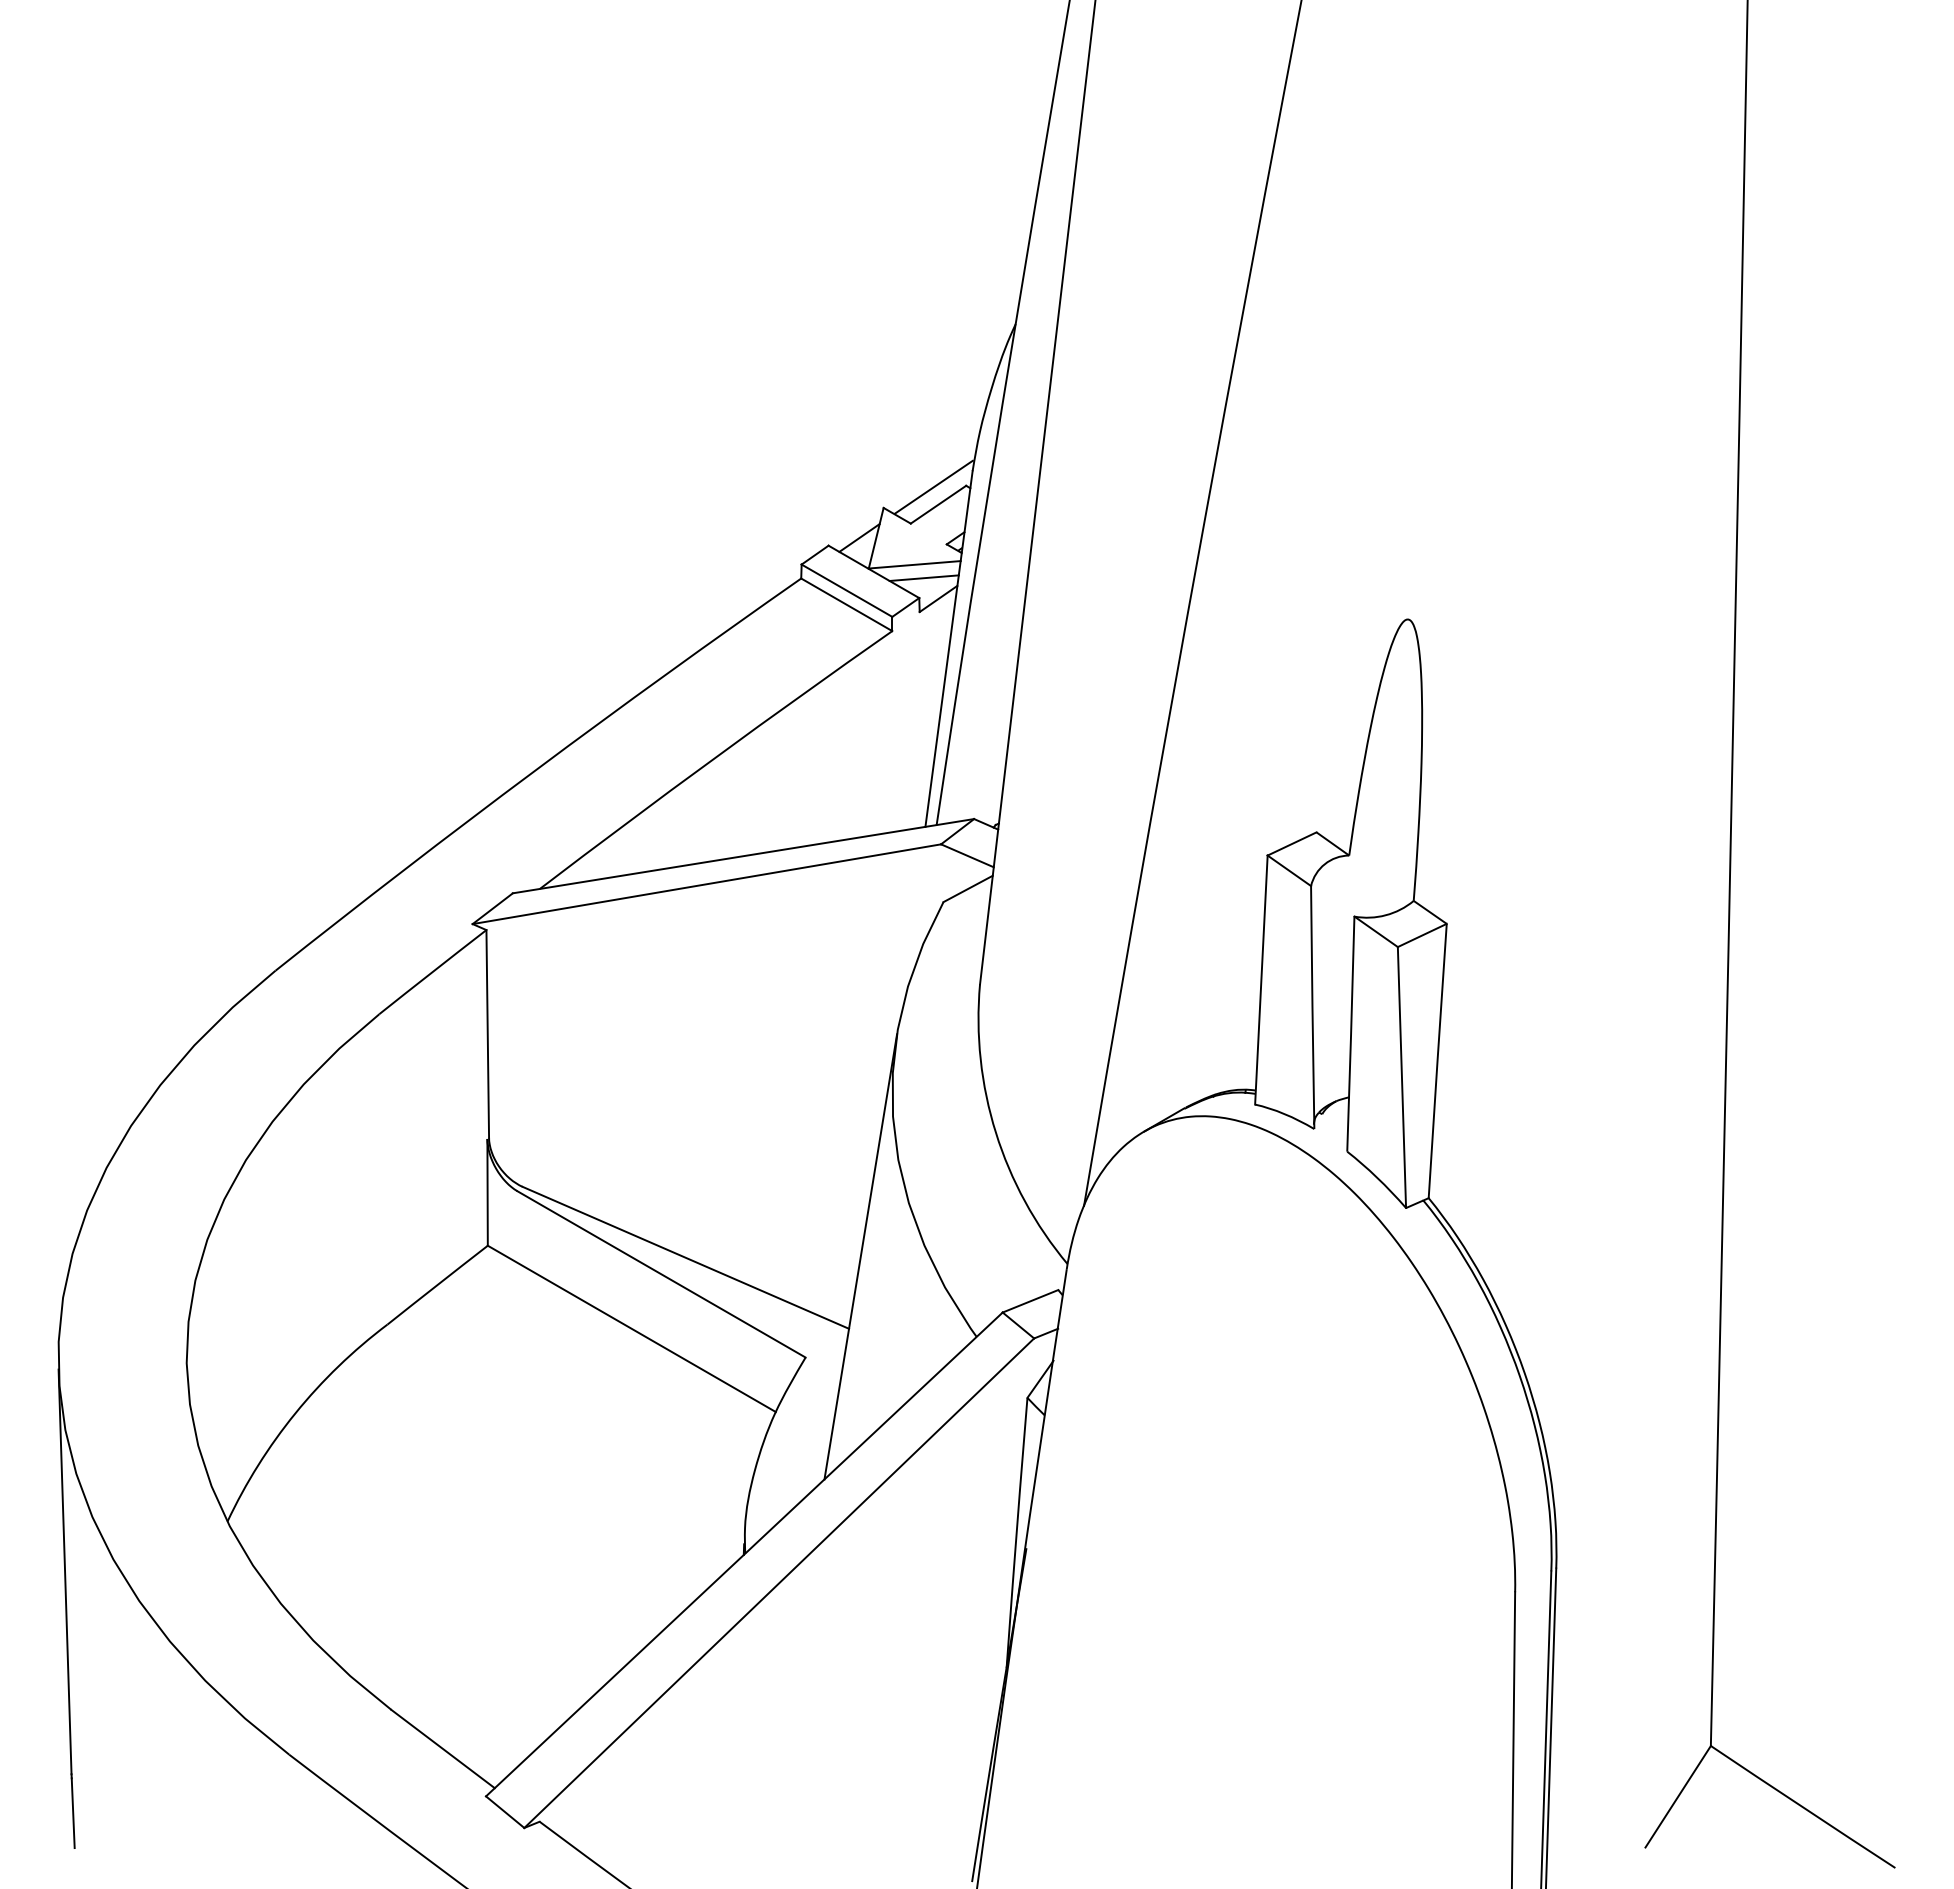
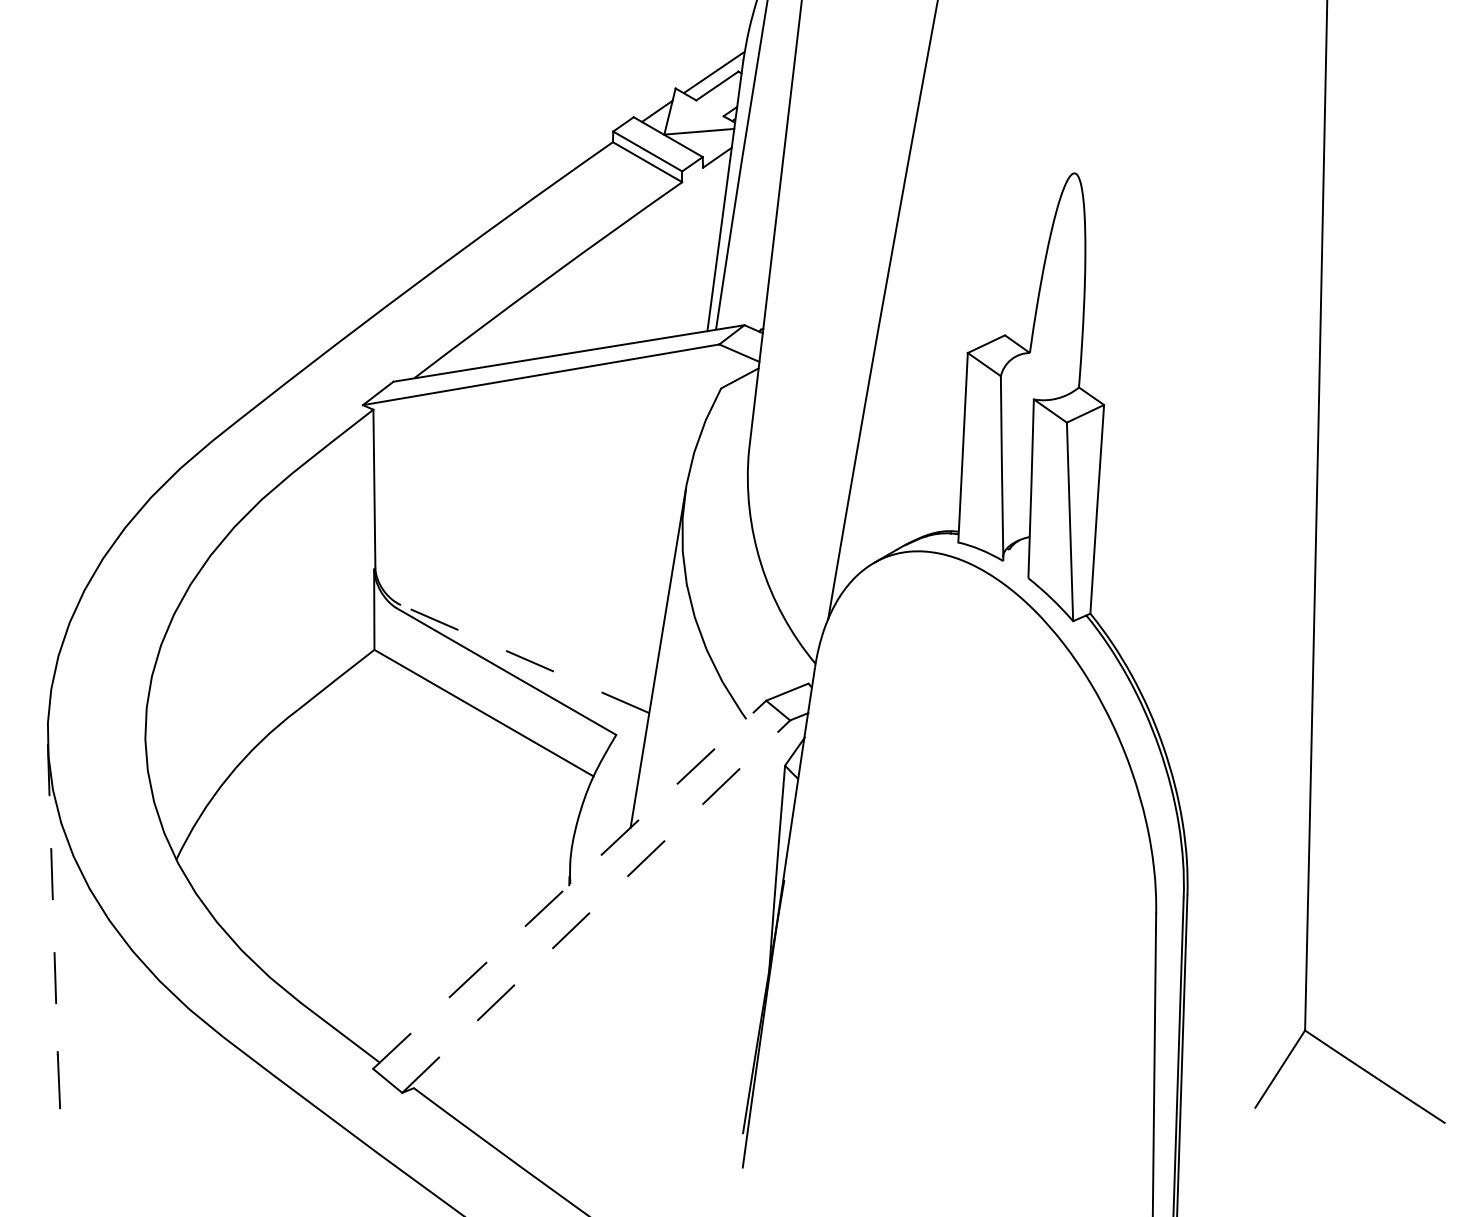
line: (923, 577) -> (705, 141), removed
line: (685, 1257) -> (524, 658), solid -> dashed
line: (744, 1554) -> (569, 884), solid -> dashed
line: (65, 1572) -> (53, 898), solid -> dashed
line: (779, 1582) -> (596, 906), solid -> dashed

